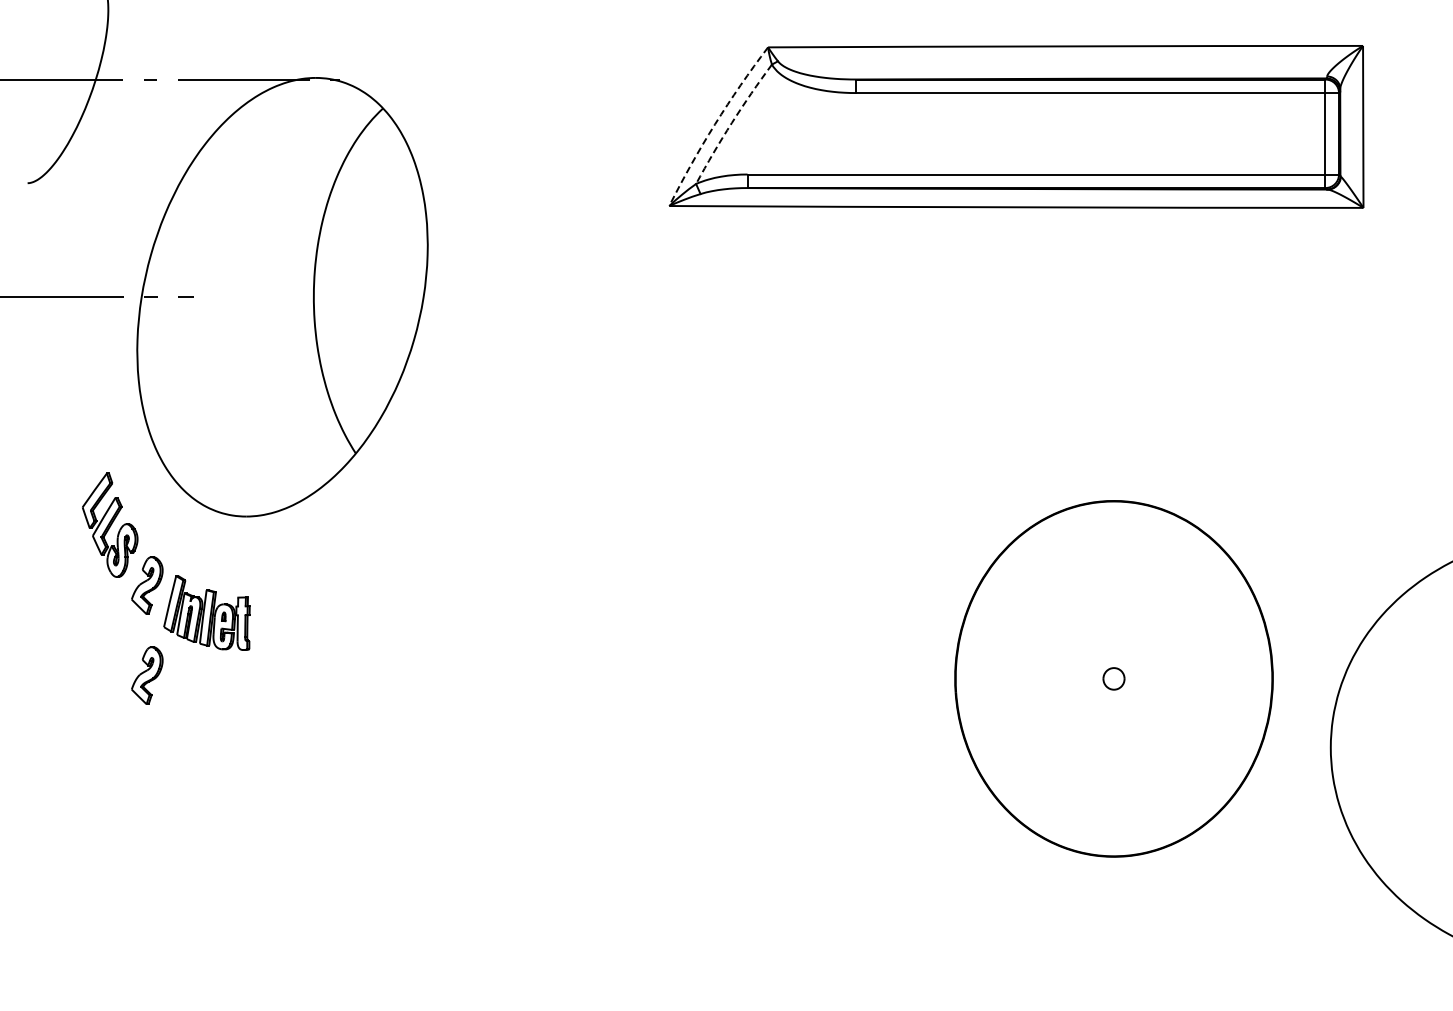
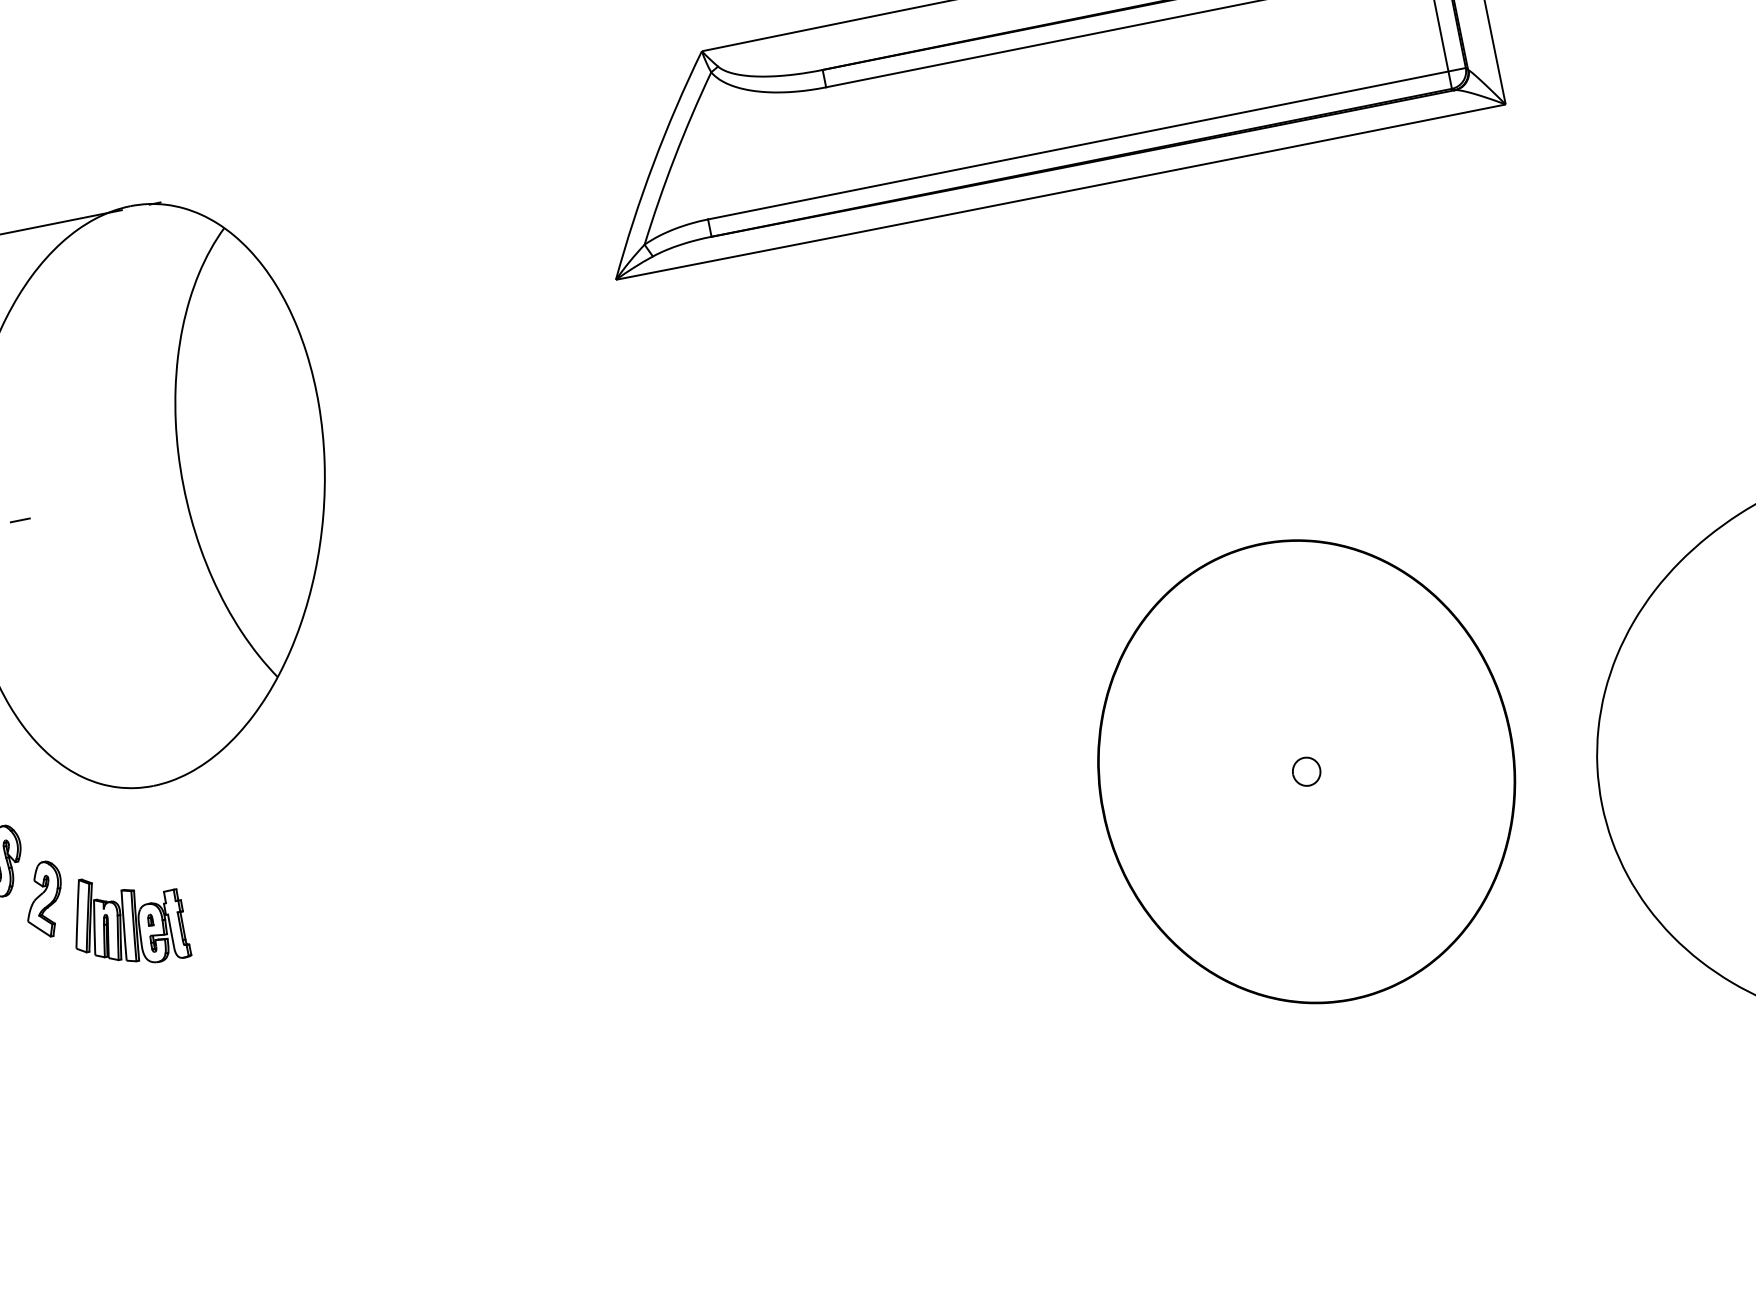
arc: (731, 122) -> (674, 156), dashed -> solid
arc: (715, 124) -> (654, 163), dashed -> solid
part: (147, 675) -> (67, 1014), removed

